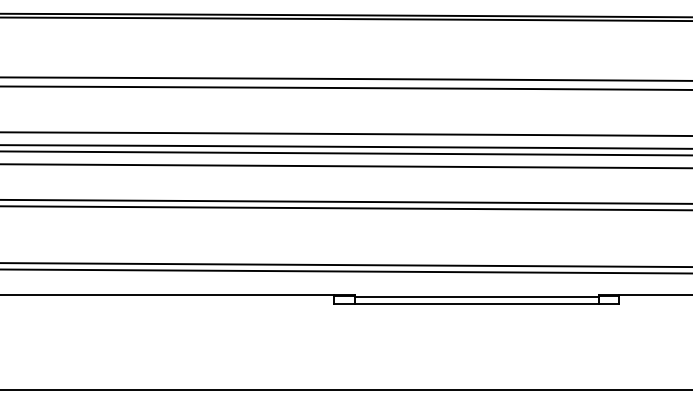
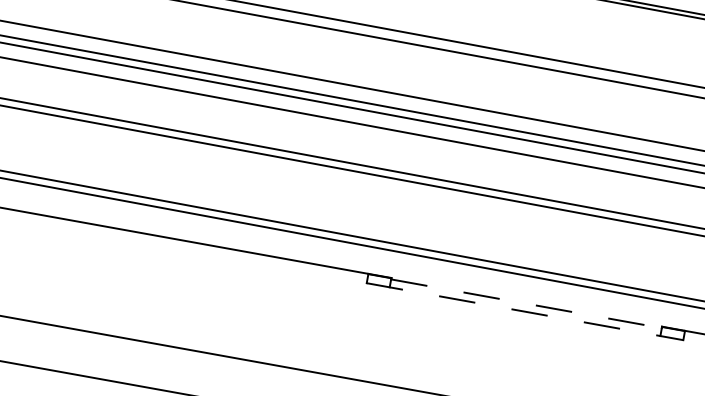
line: (476, 296) -> (526, 303), solid -> dashed
line: (476, 303) -> (524, 311), solid -> dashed

